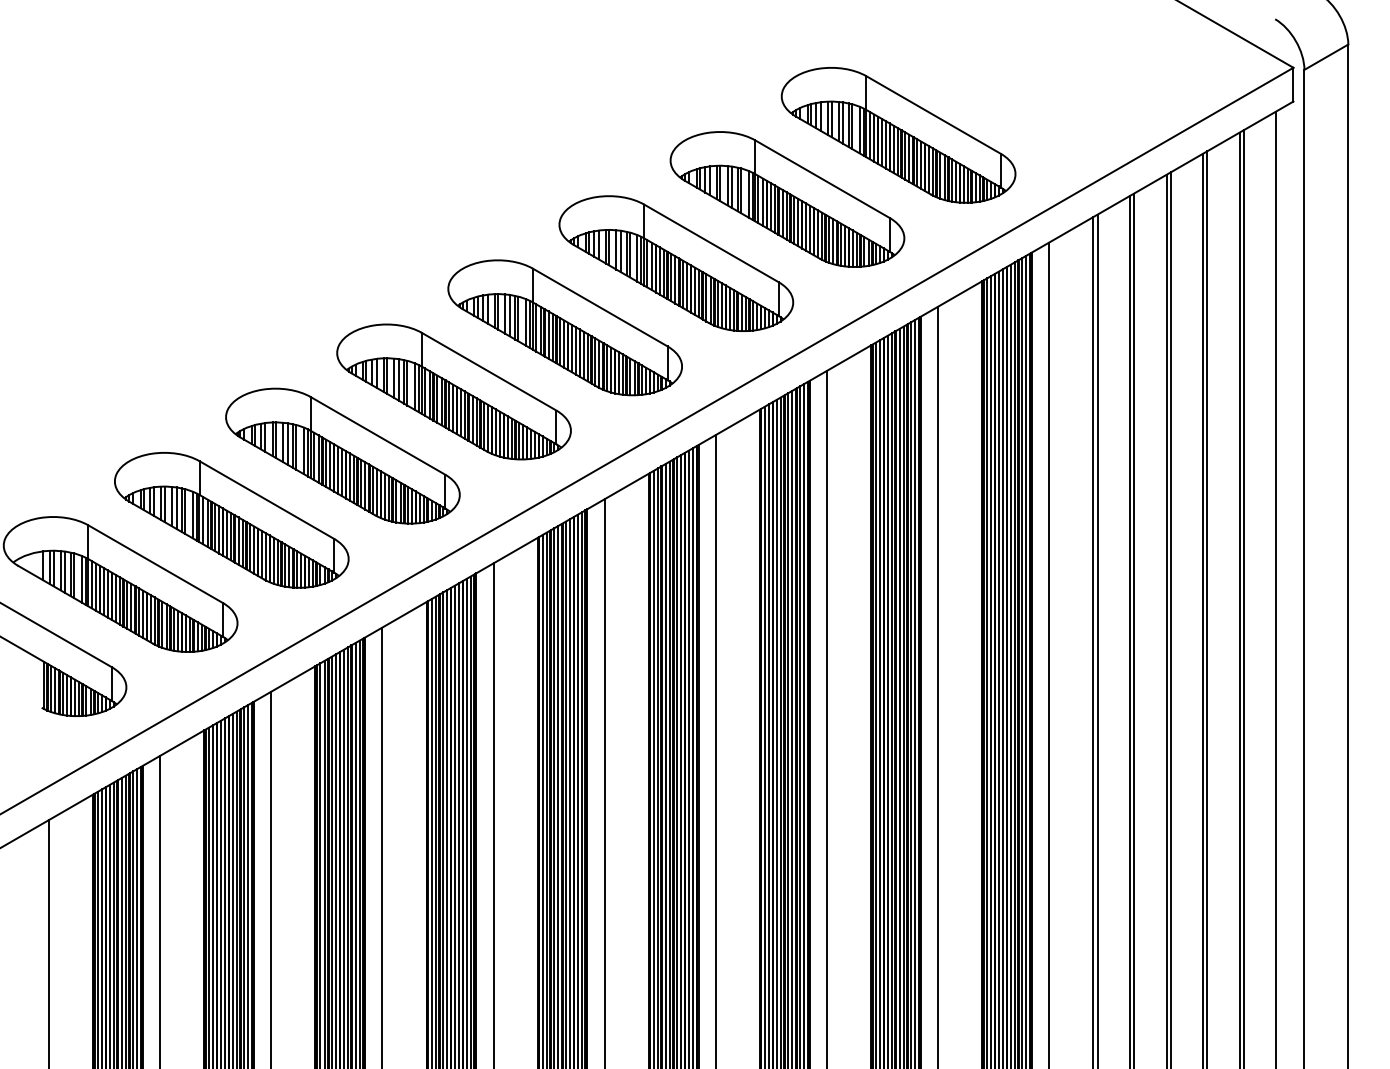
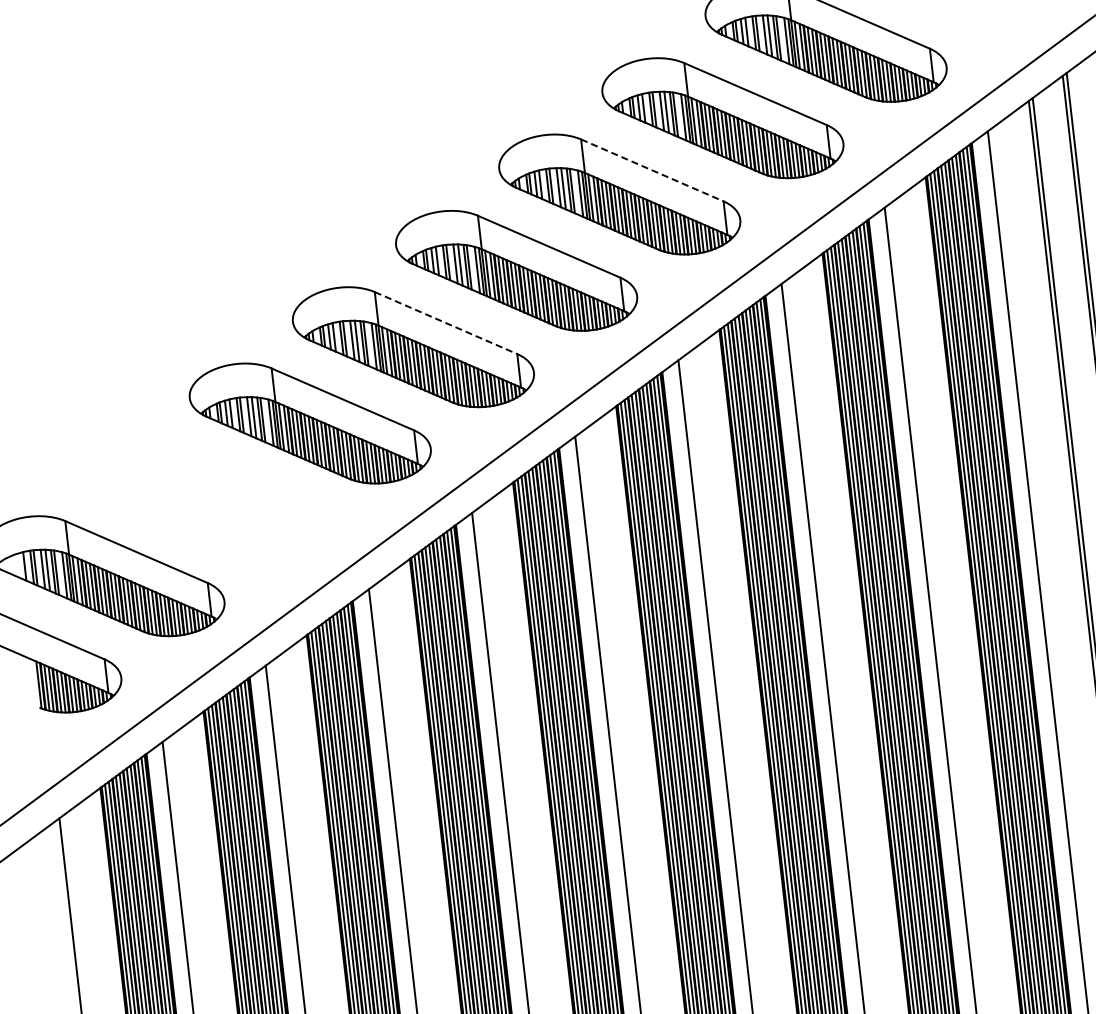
line: (711, 243) -> (652, 170), solid -> dashed
line: (489, 371) -> (446, 322), solid -> dashed
part: (231, 520) -> (206, 500), removed

